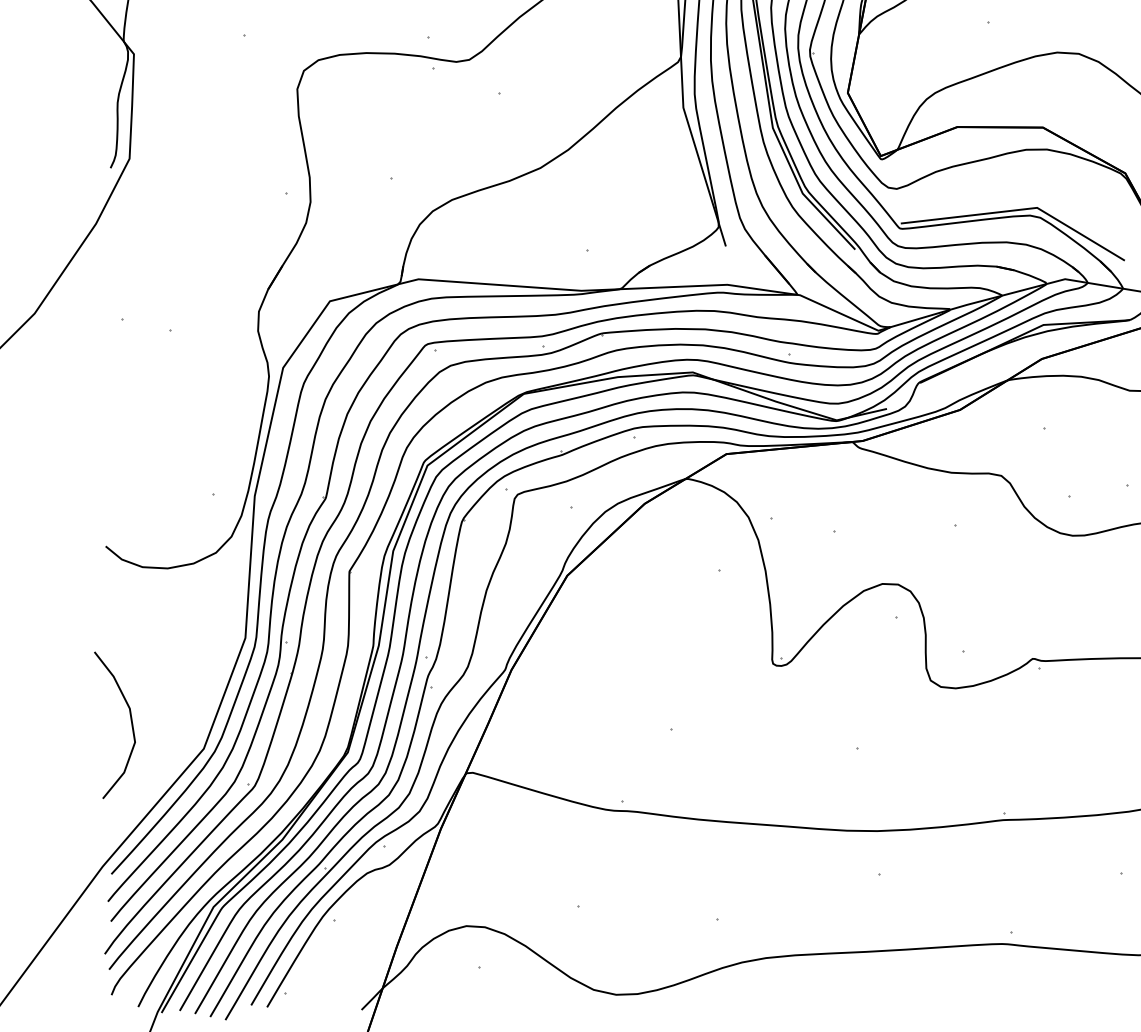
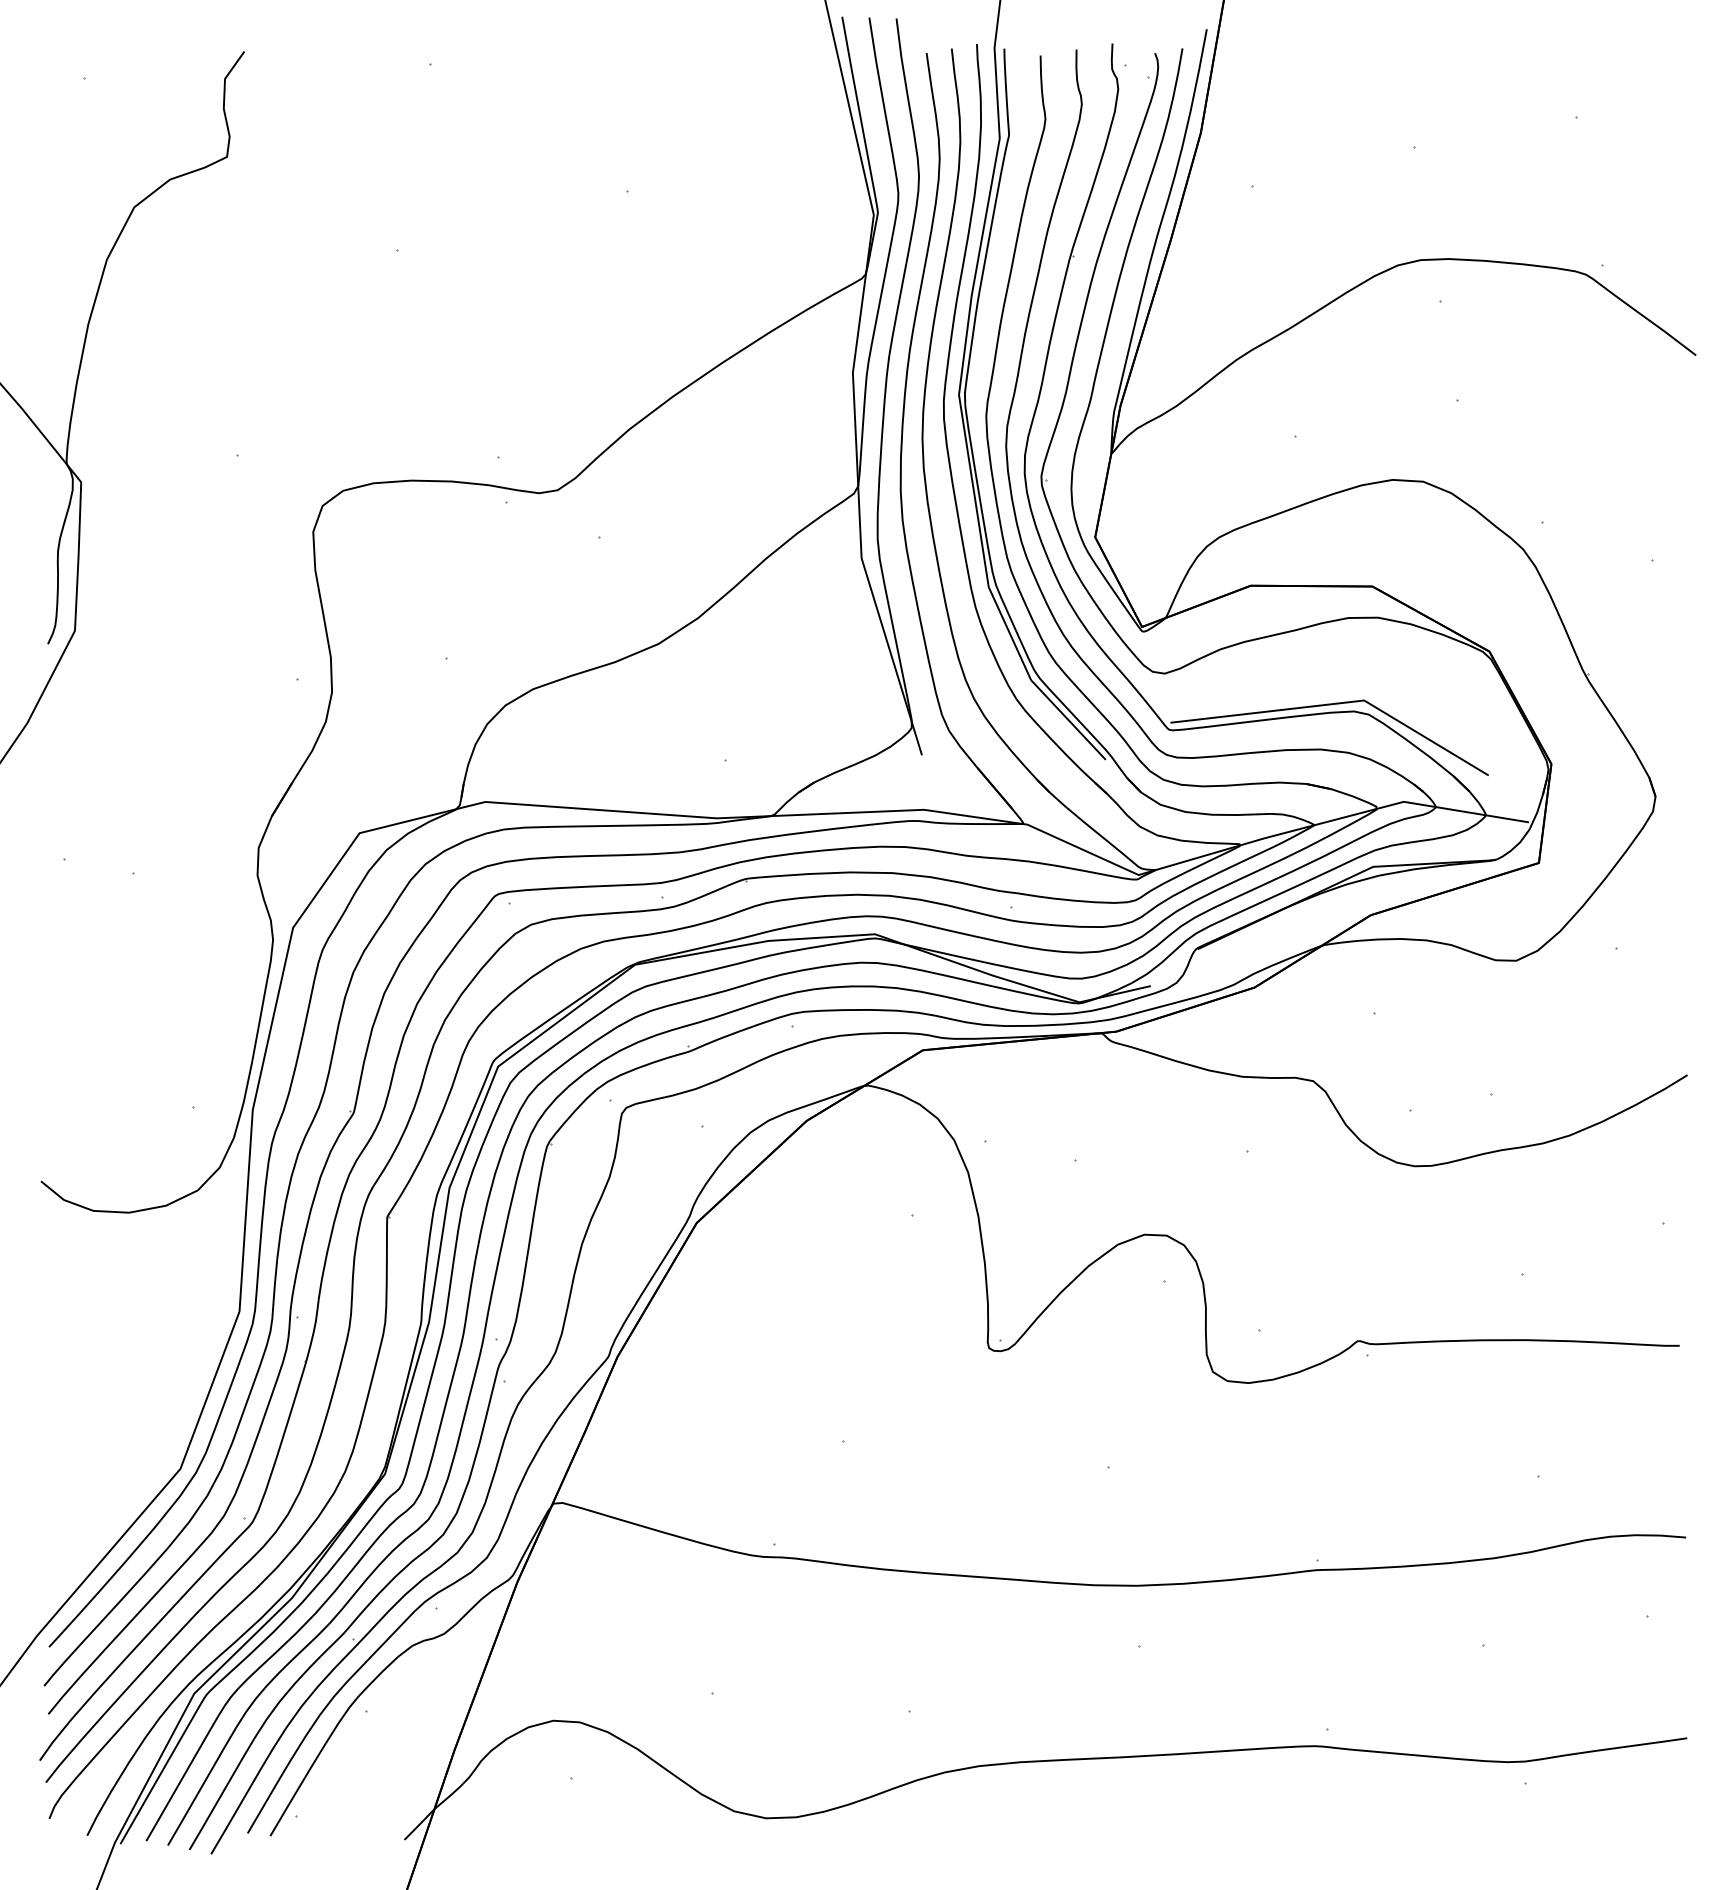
curve: (131, 723) -> (77, 1433), removed

